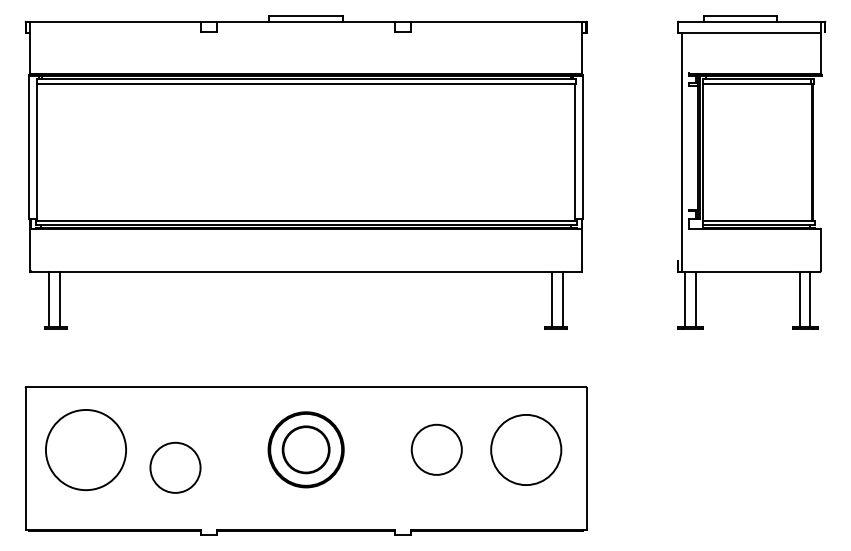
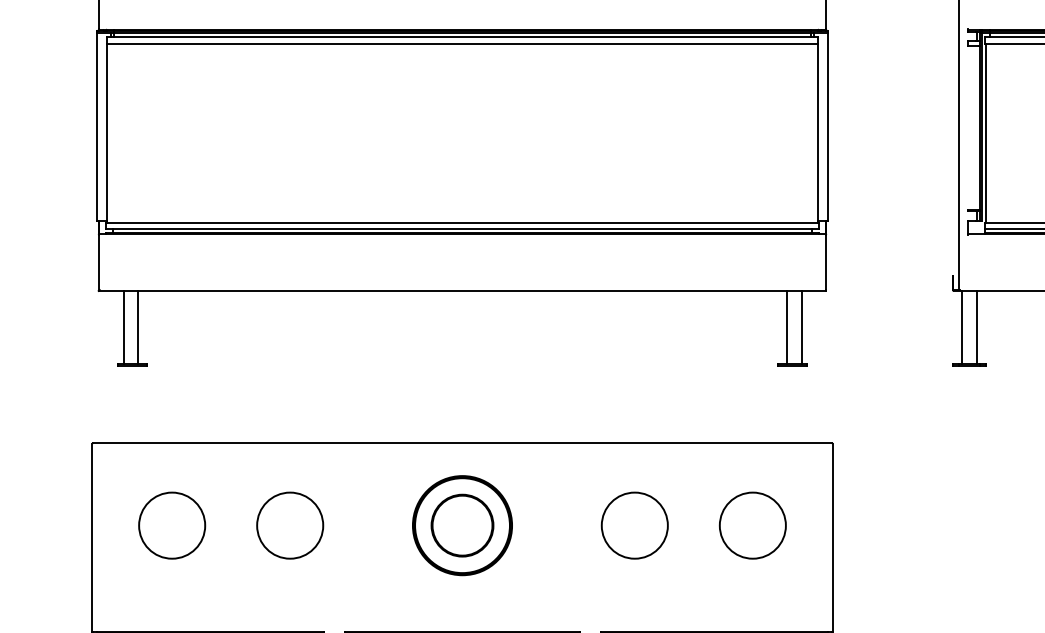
circle: (85, 449) -> (171, 525), size x0.62
circle: (526, 449) -> (753, 525), size x0.71
circle: (175, 467) -> (290, 525), moved

